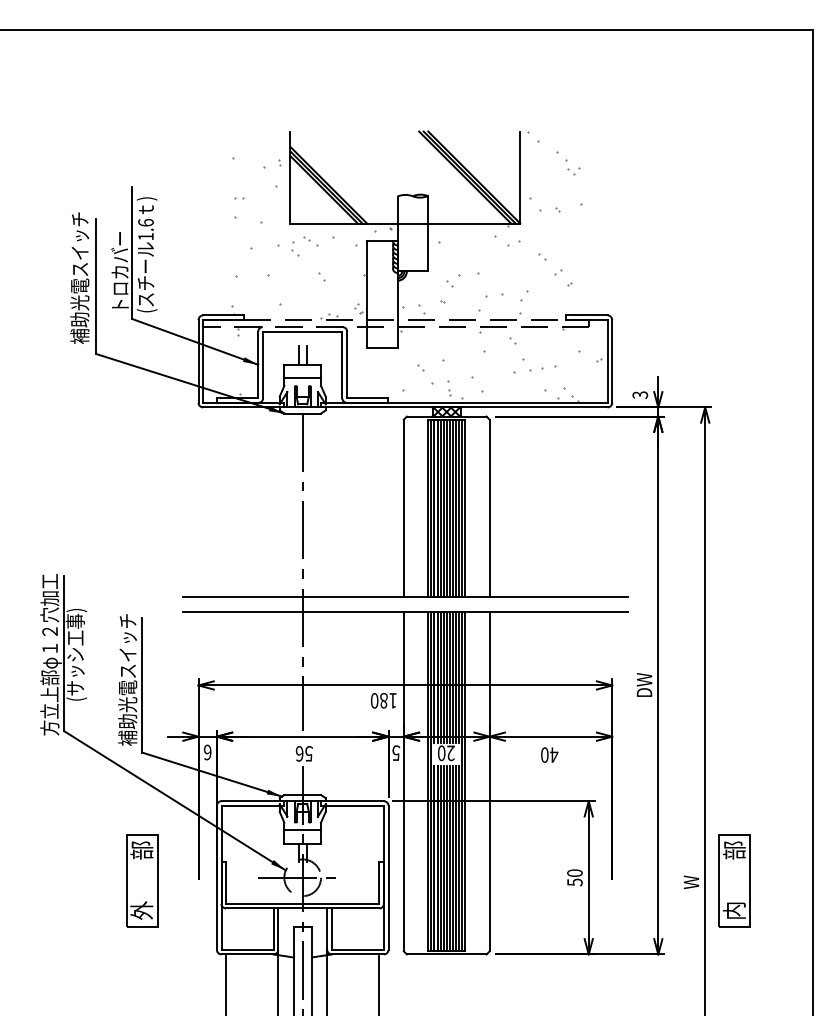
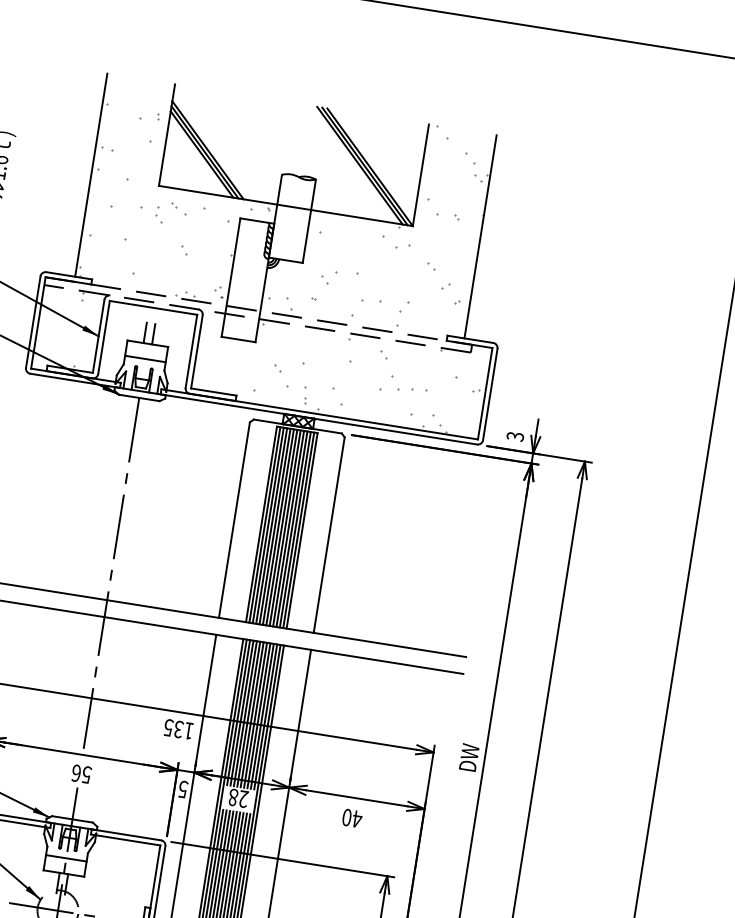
line: (229, 223) -> (91, 175), added
line: (581, 223) -> (480, 236), added
text: (379, 700) -> (173, 728), 180 -> 135
text: (441, 752) -> (233, 796), 20 -> 28

